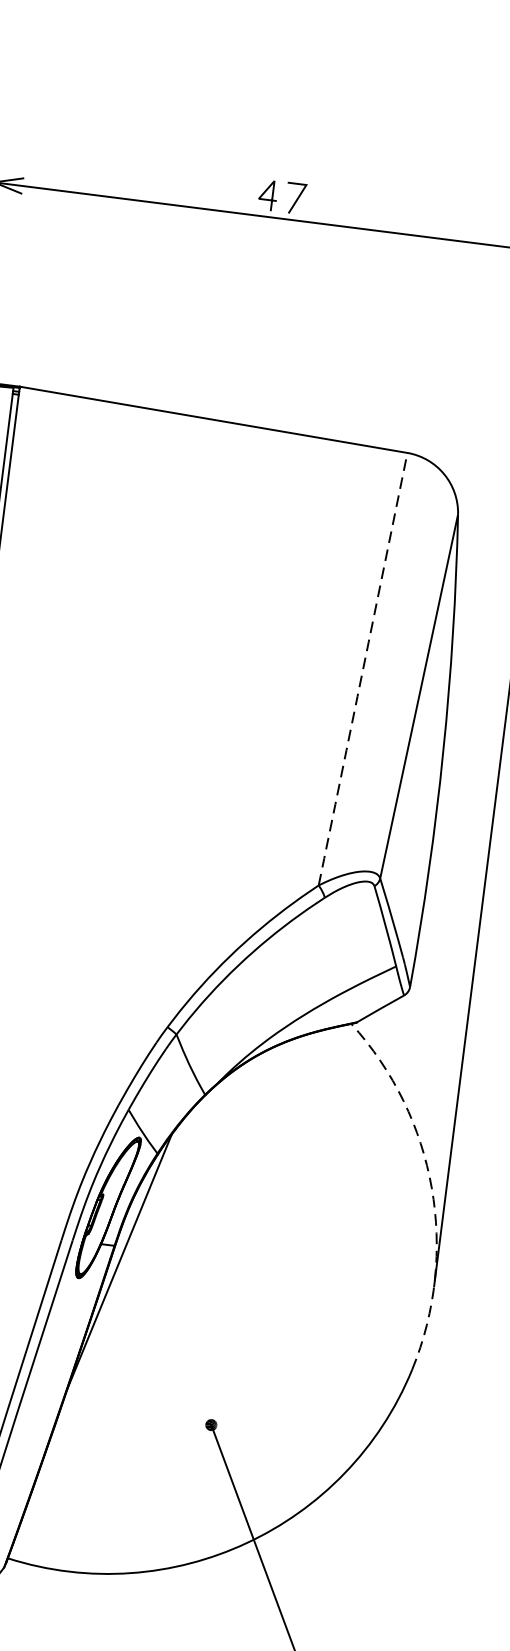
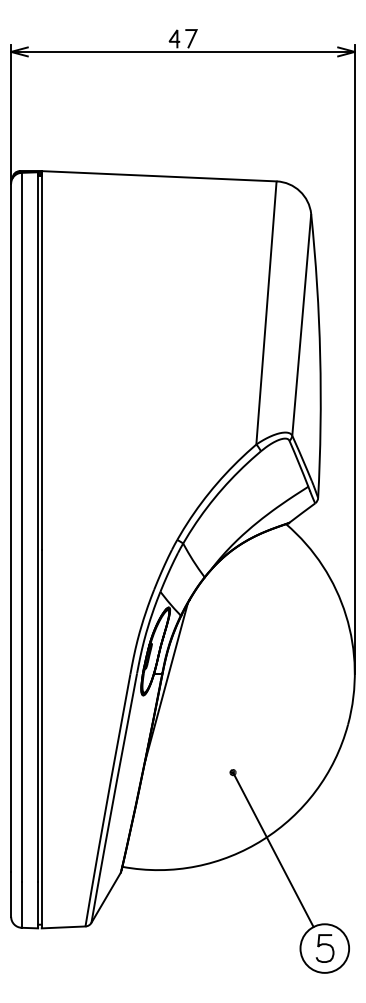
arc: (363, 668) -> (266, 312), dashed -> solid
arc: (432, 1188) -> (346, 615), dashed -> solid

